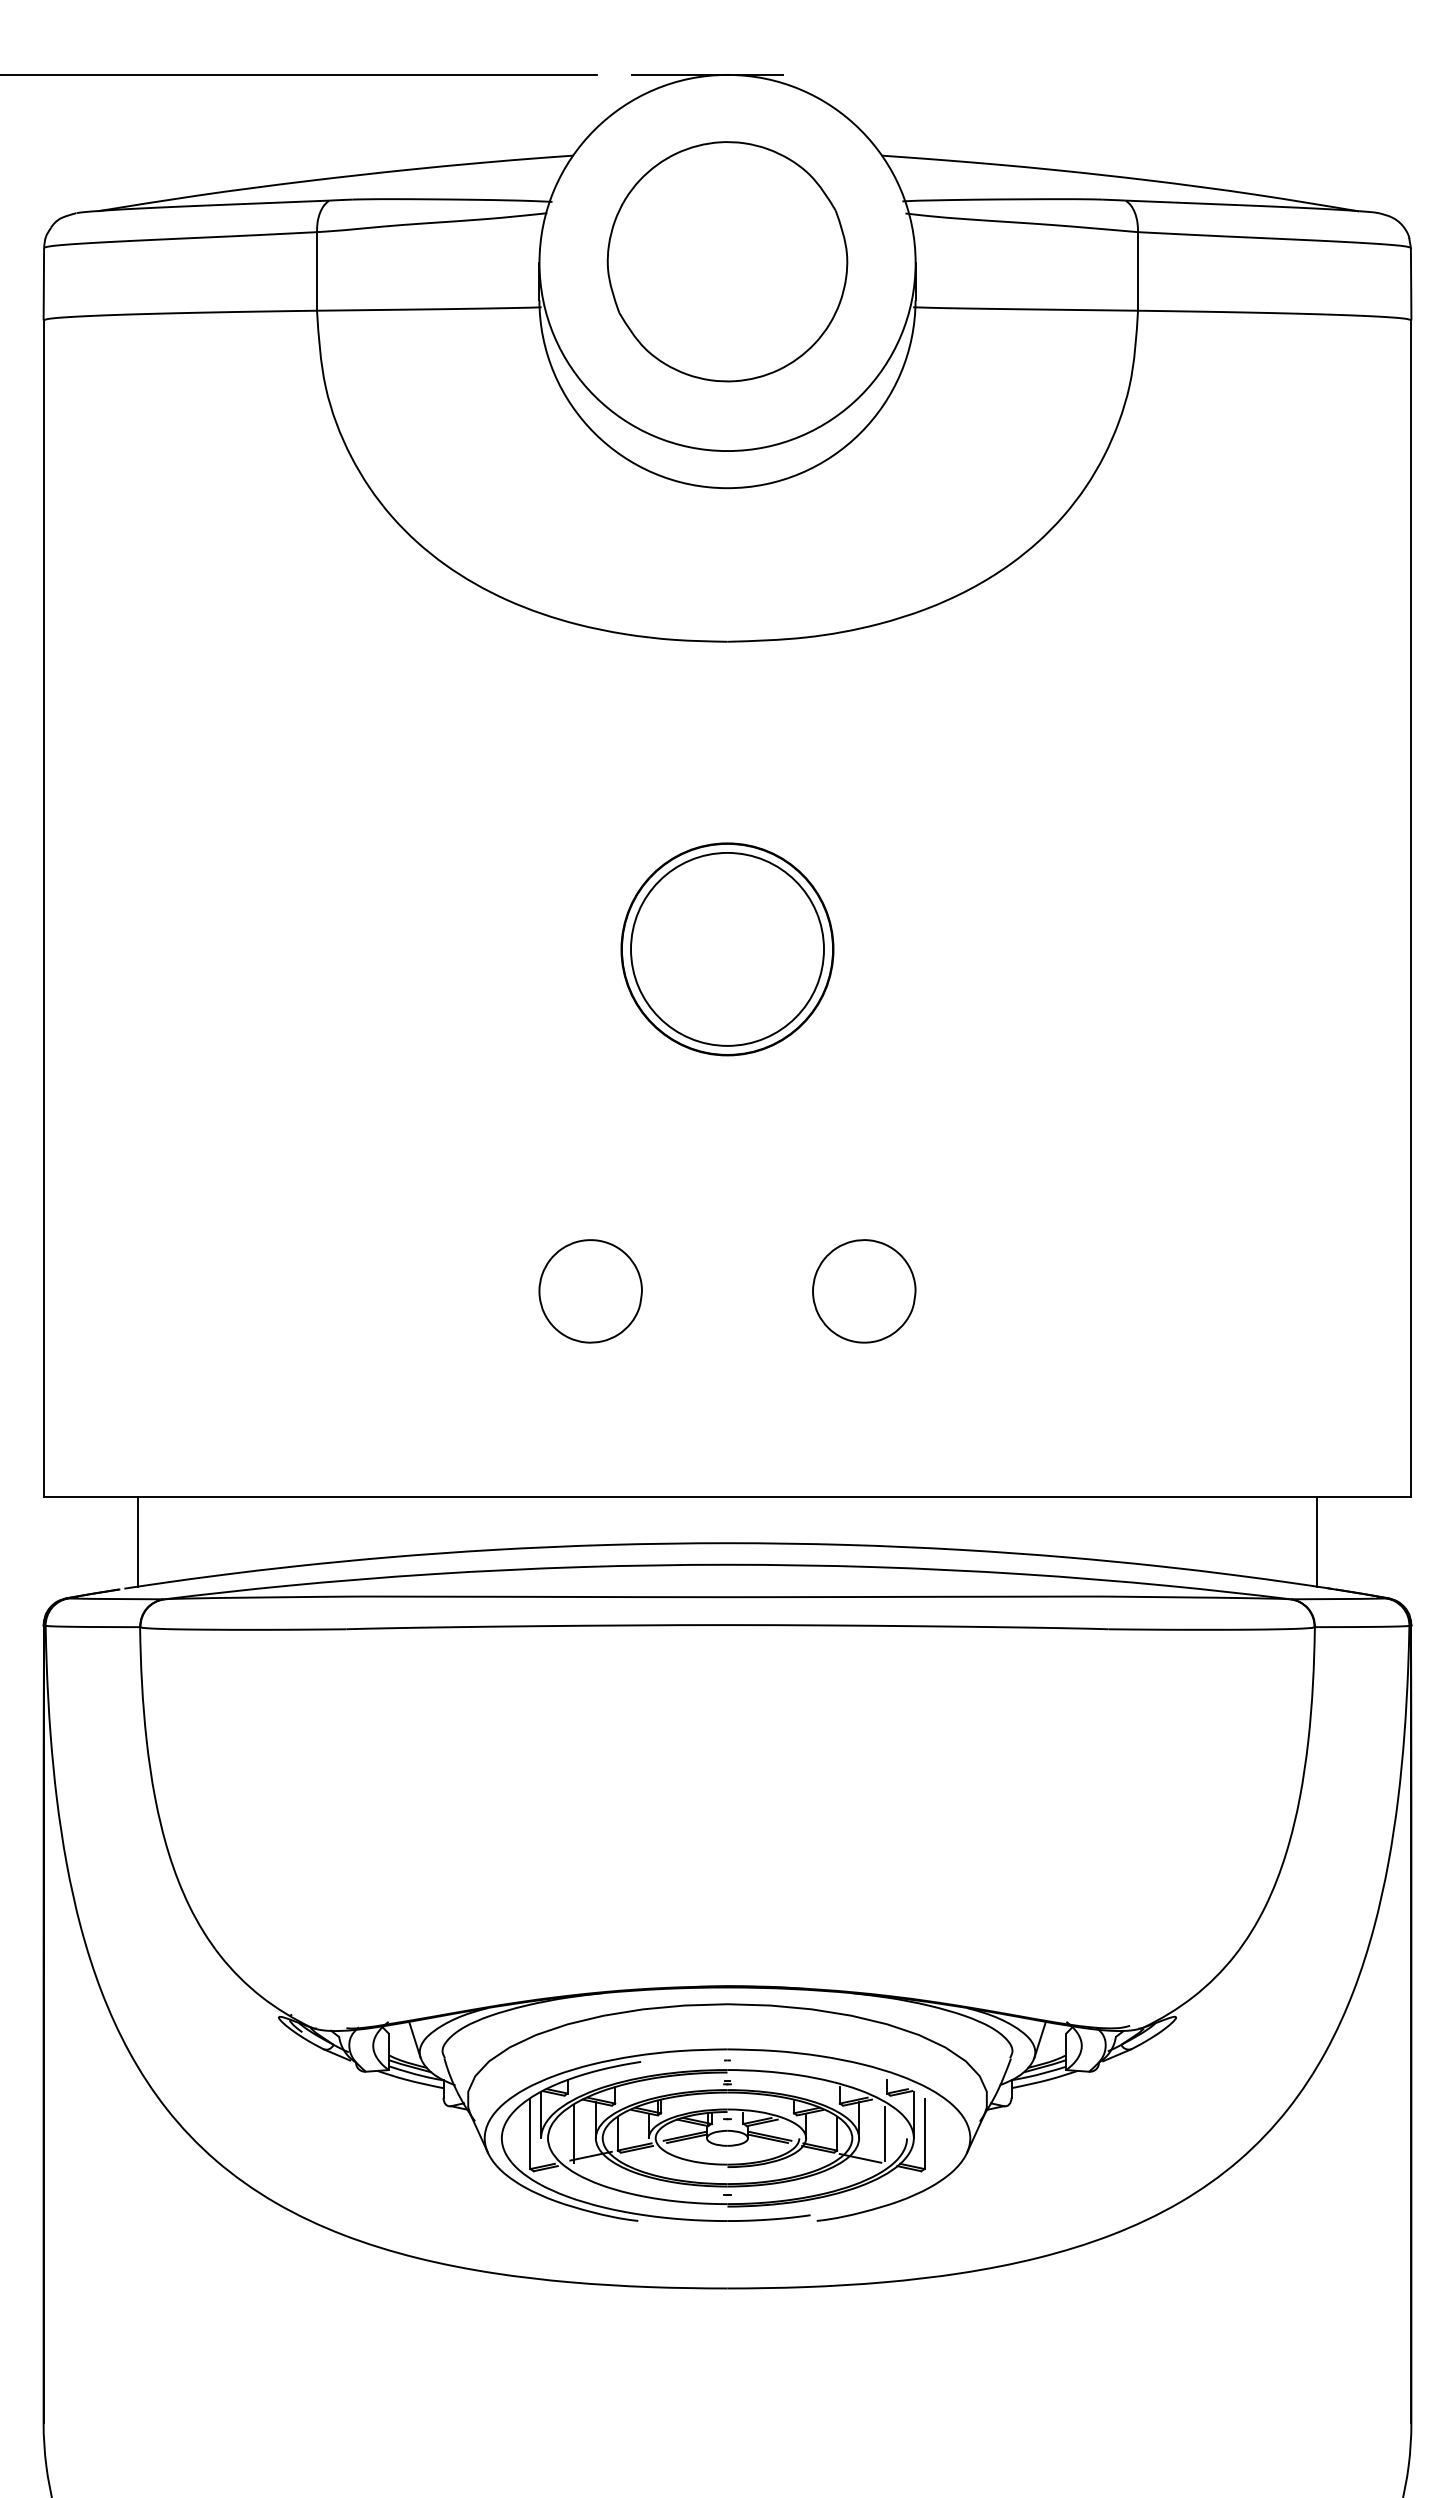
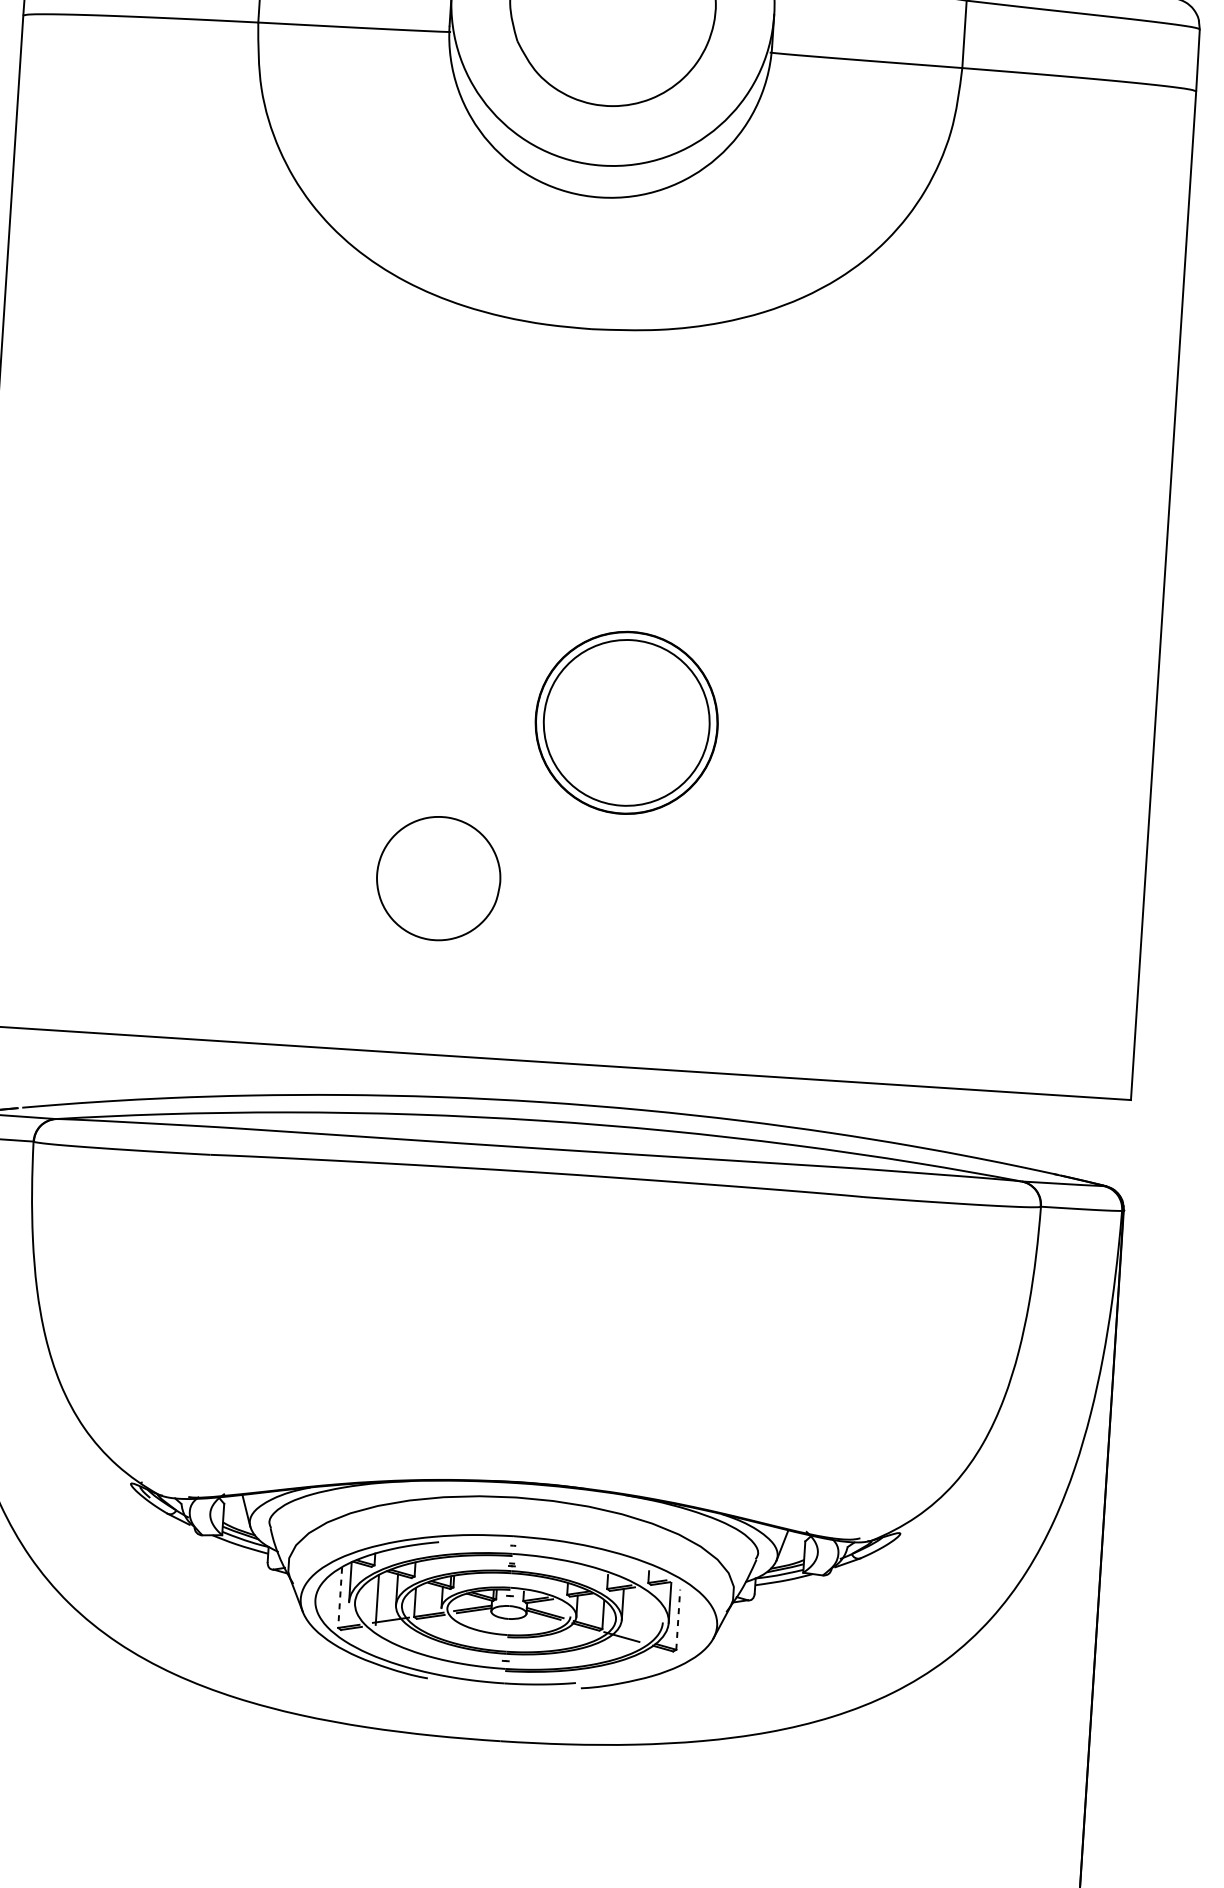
part: (727, 949) -> (626, 722), moved
part: (590, 1291) -> (438, 878), size x1.4
part: (864, 1291) -> (673, 893), removed
line: (137, 1541) -> (36, 1067), removed
line: (1317, 1541) -> (1047, 1133), removed
line: (884, 2133) -> (643, 1617), removed
line: (924, 2133) -> (678, 1619), solid -> dashed
line: (530, 2134) -> (340, 1598), solid -> dashed

